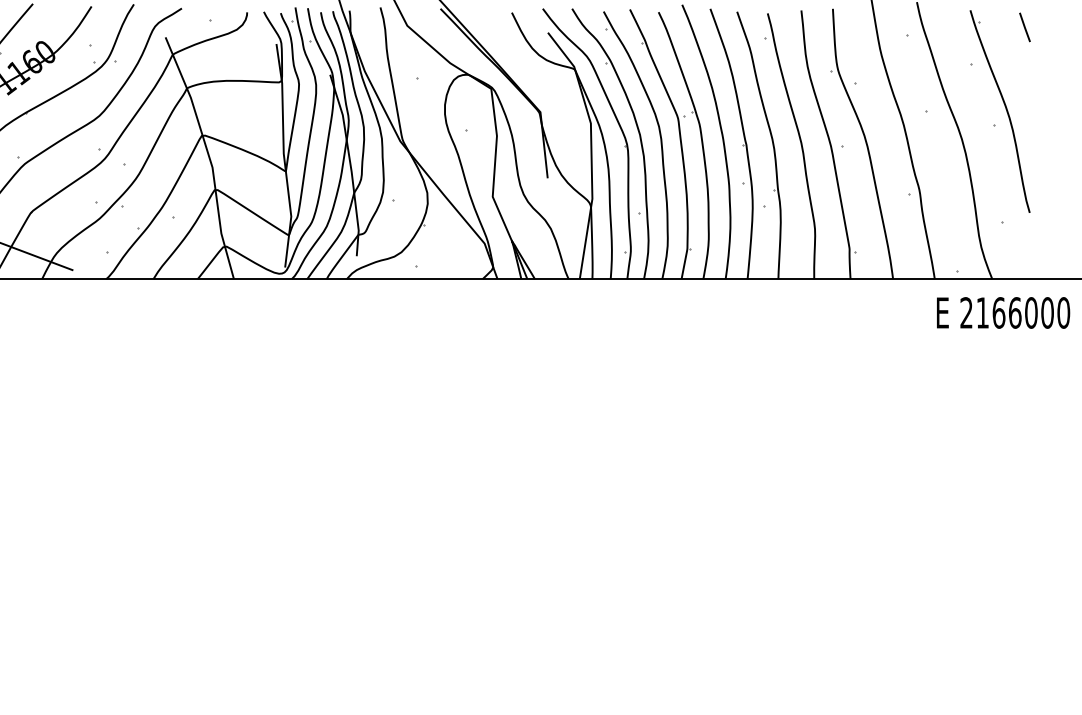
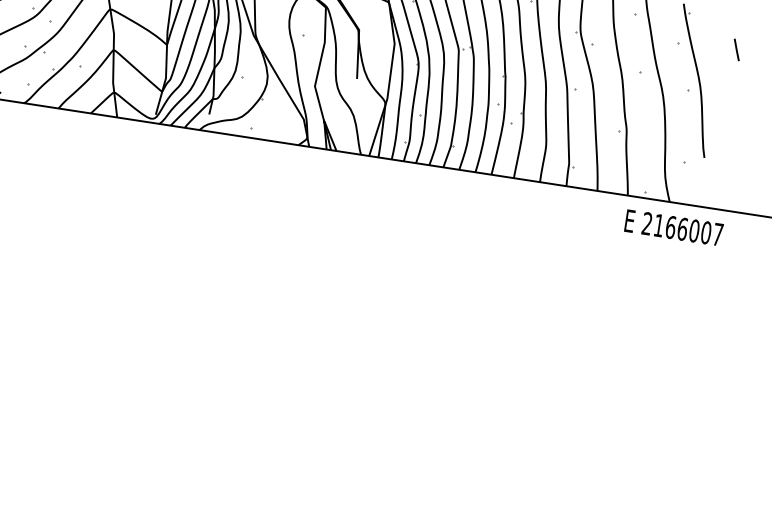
line: (1024, 27) -> (736, 49), moved
text: (1063, 312) -> (717, 234), 2166000 -> 2166007

